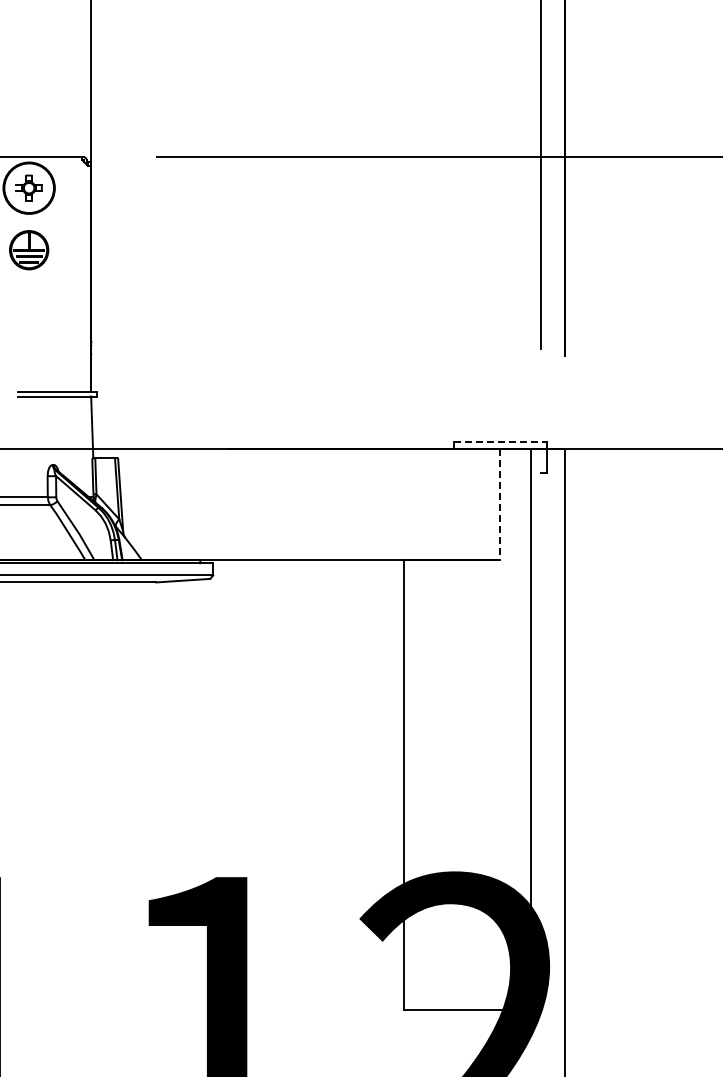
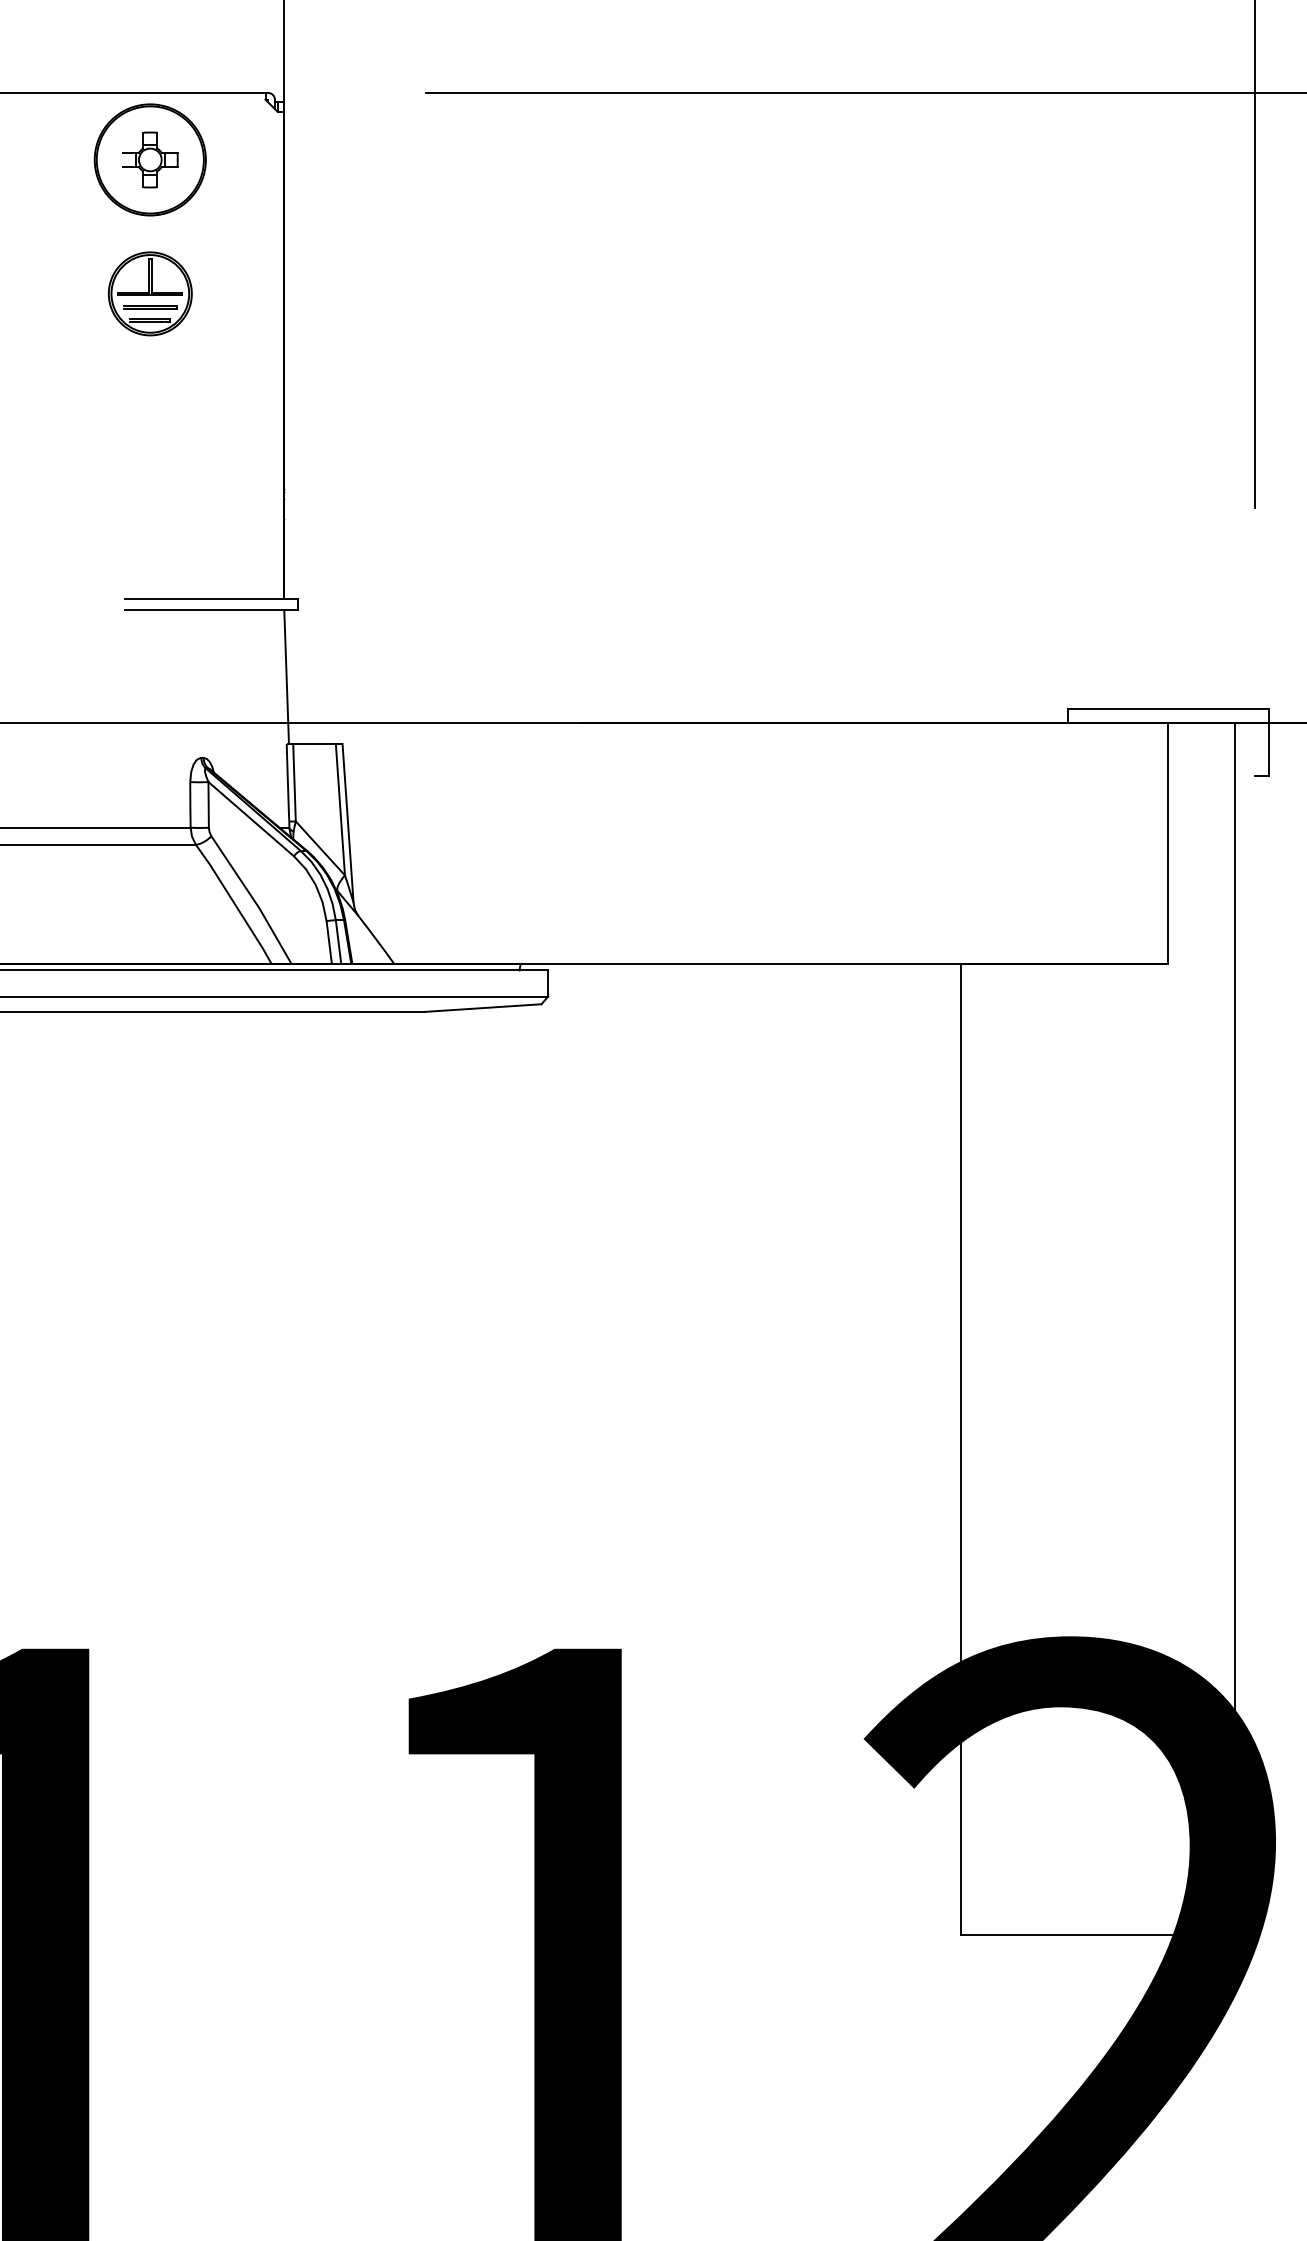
line: (500, 442) -> (1168, 709), dashed -> solid
line: (500, 504) -> (1168, 843), dashed -> solid

